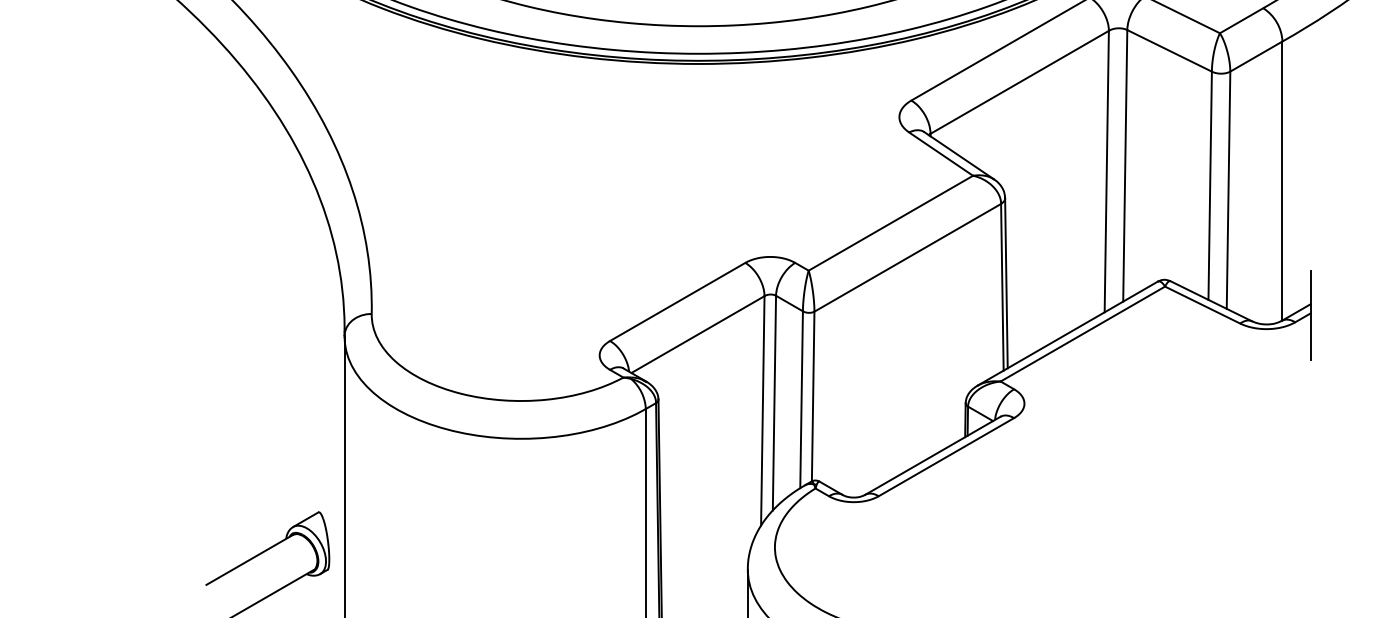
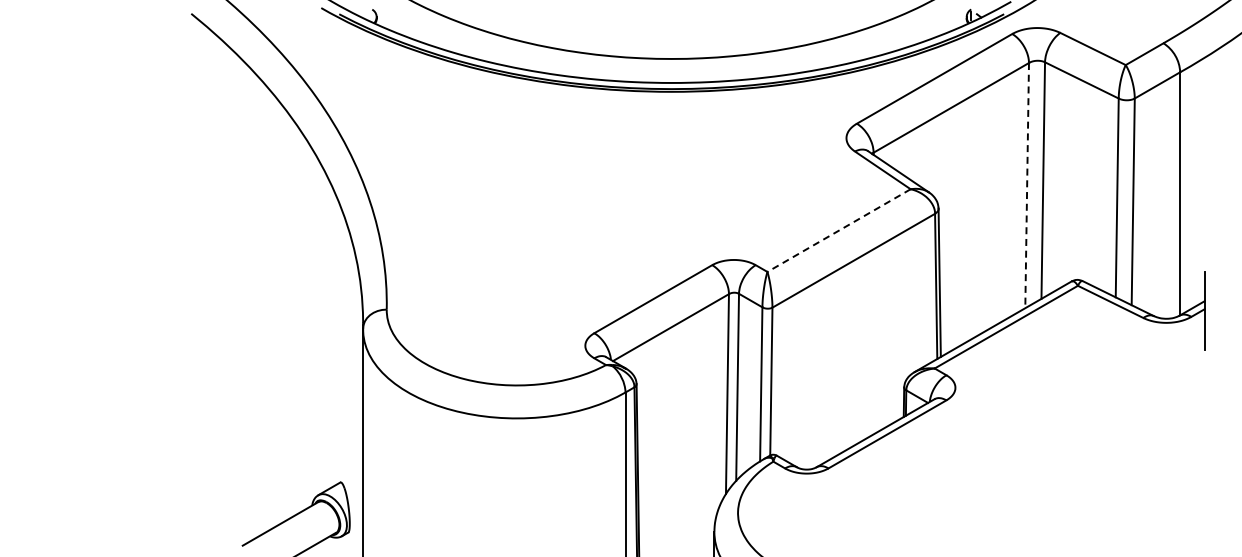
line: (1107, 171) -> (1027, 185), solid -> dashed
line: (891, 223) -> (839, 230), solid -> dashed

